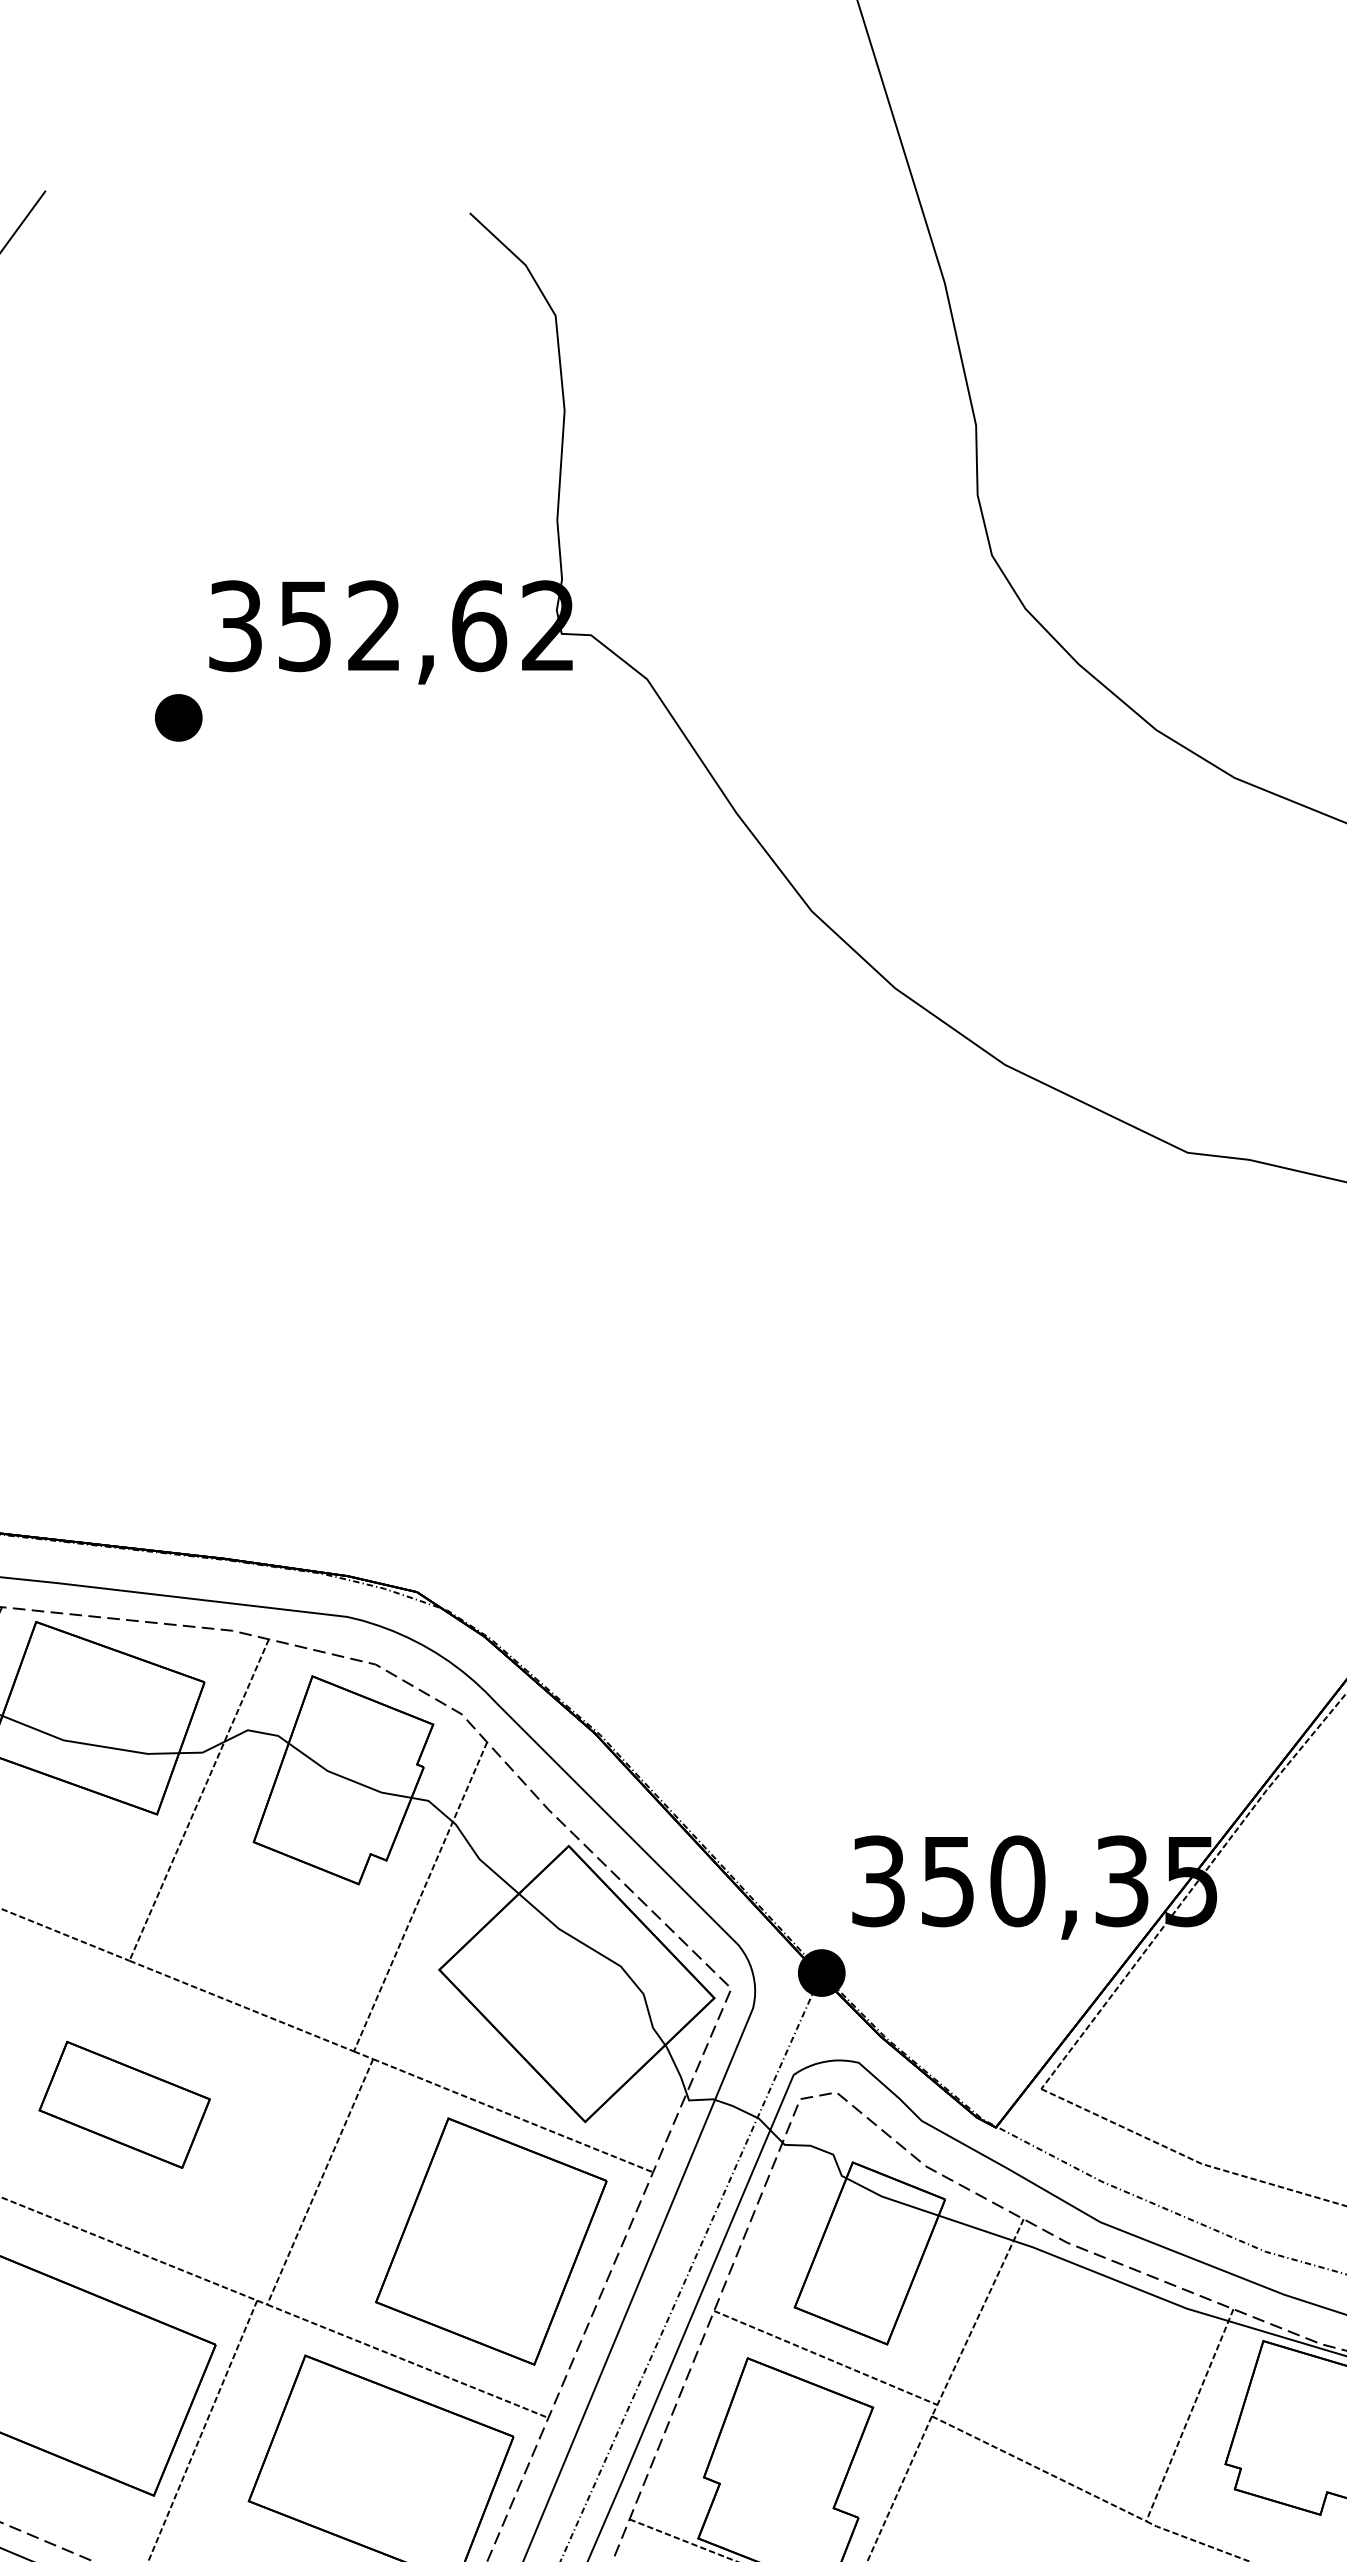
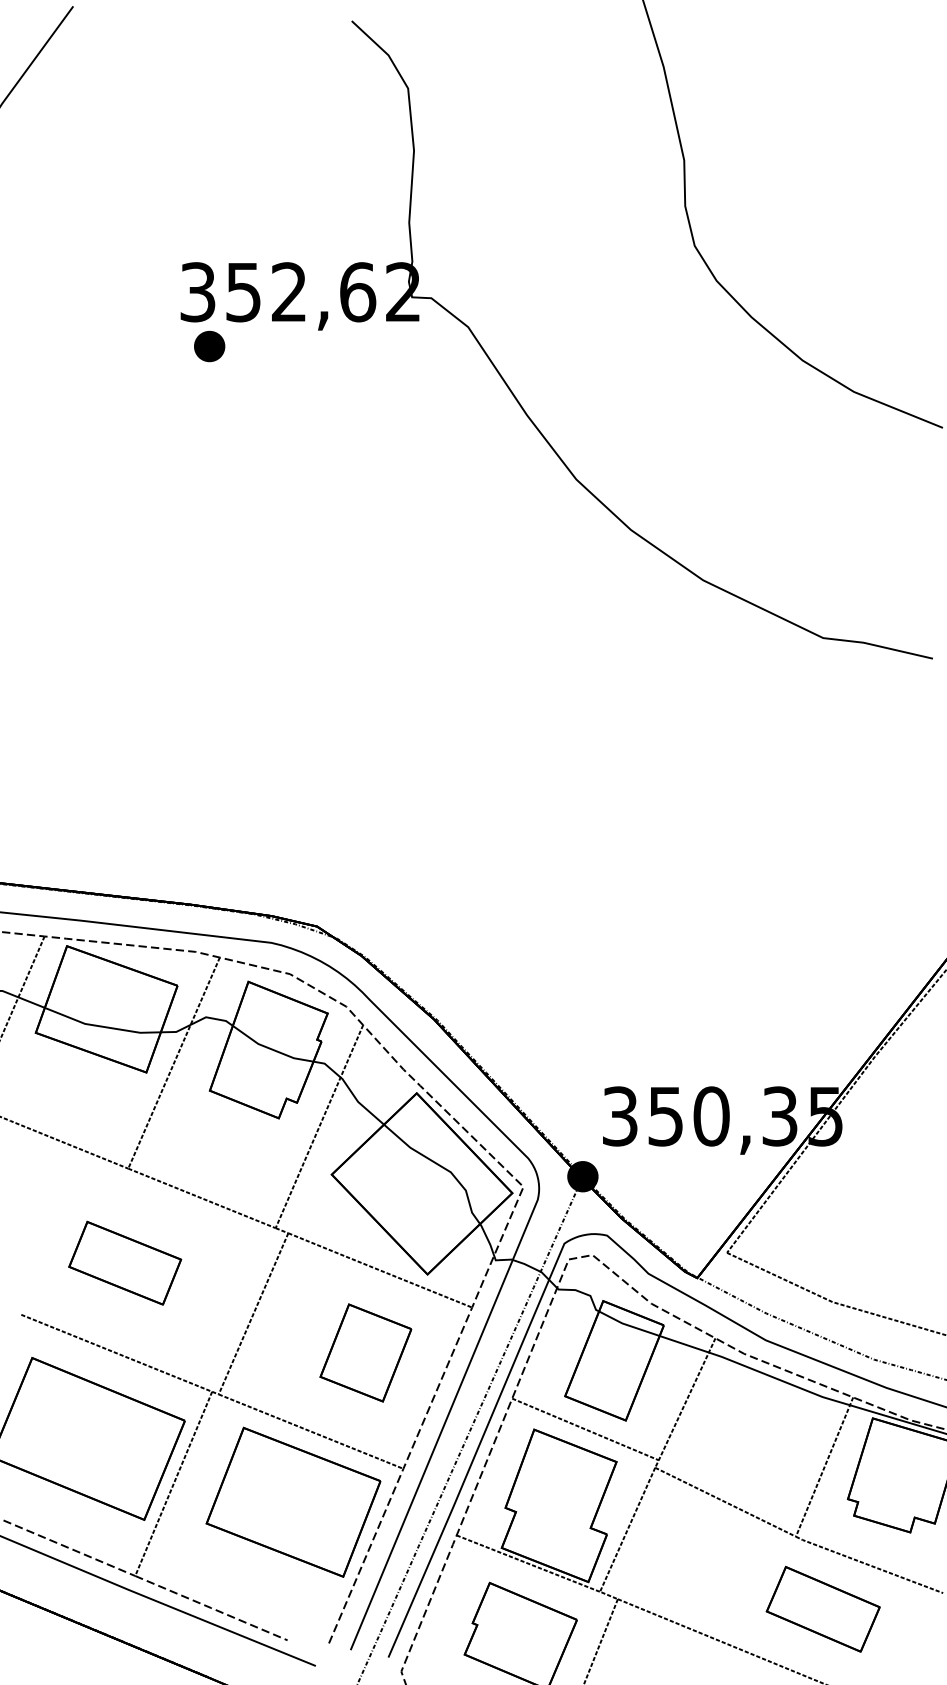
part: (178, 717) -> (209, 346), moved
part: (490, 2240) -> (365, 1352), size x0.6

